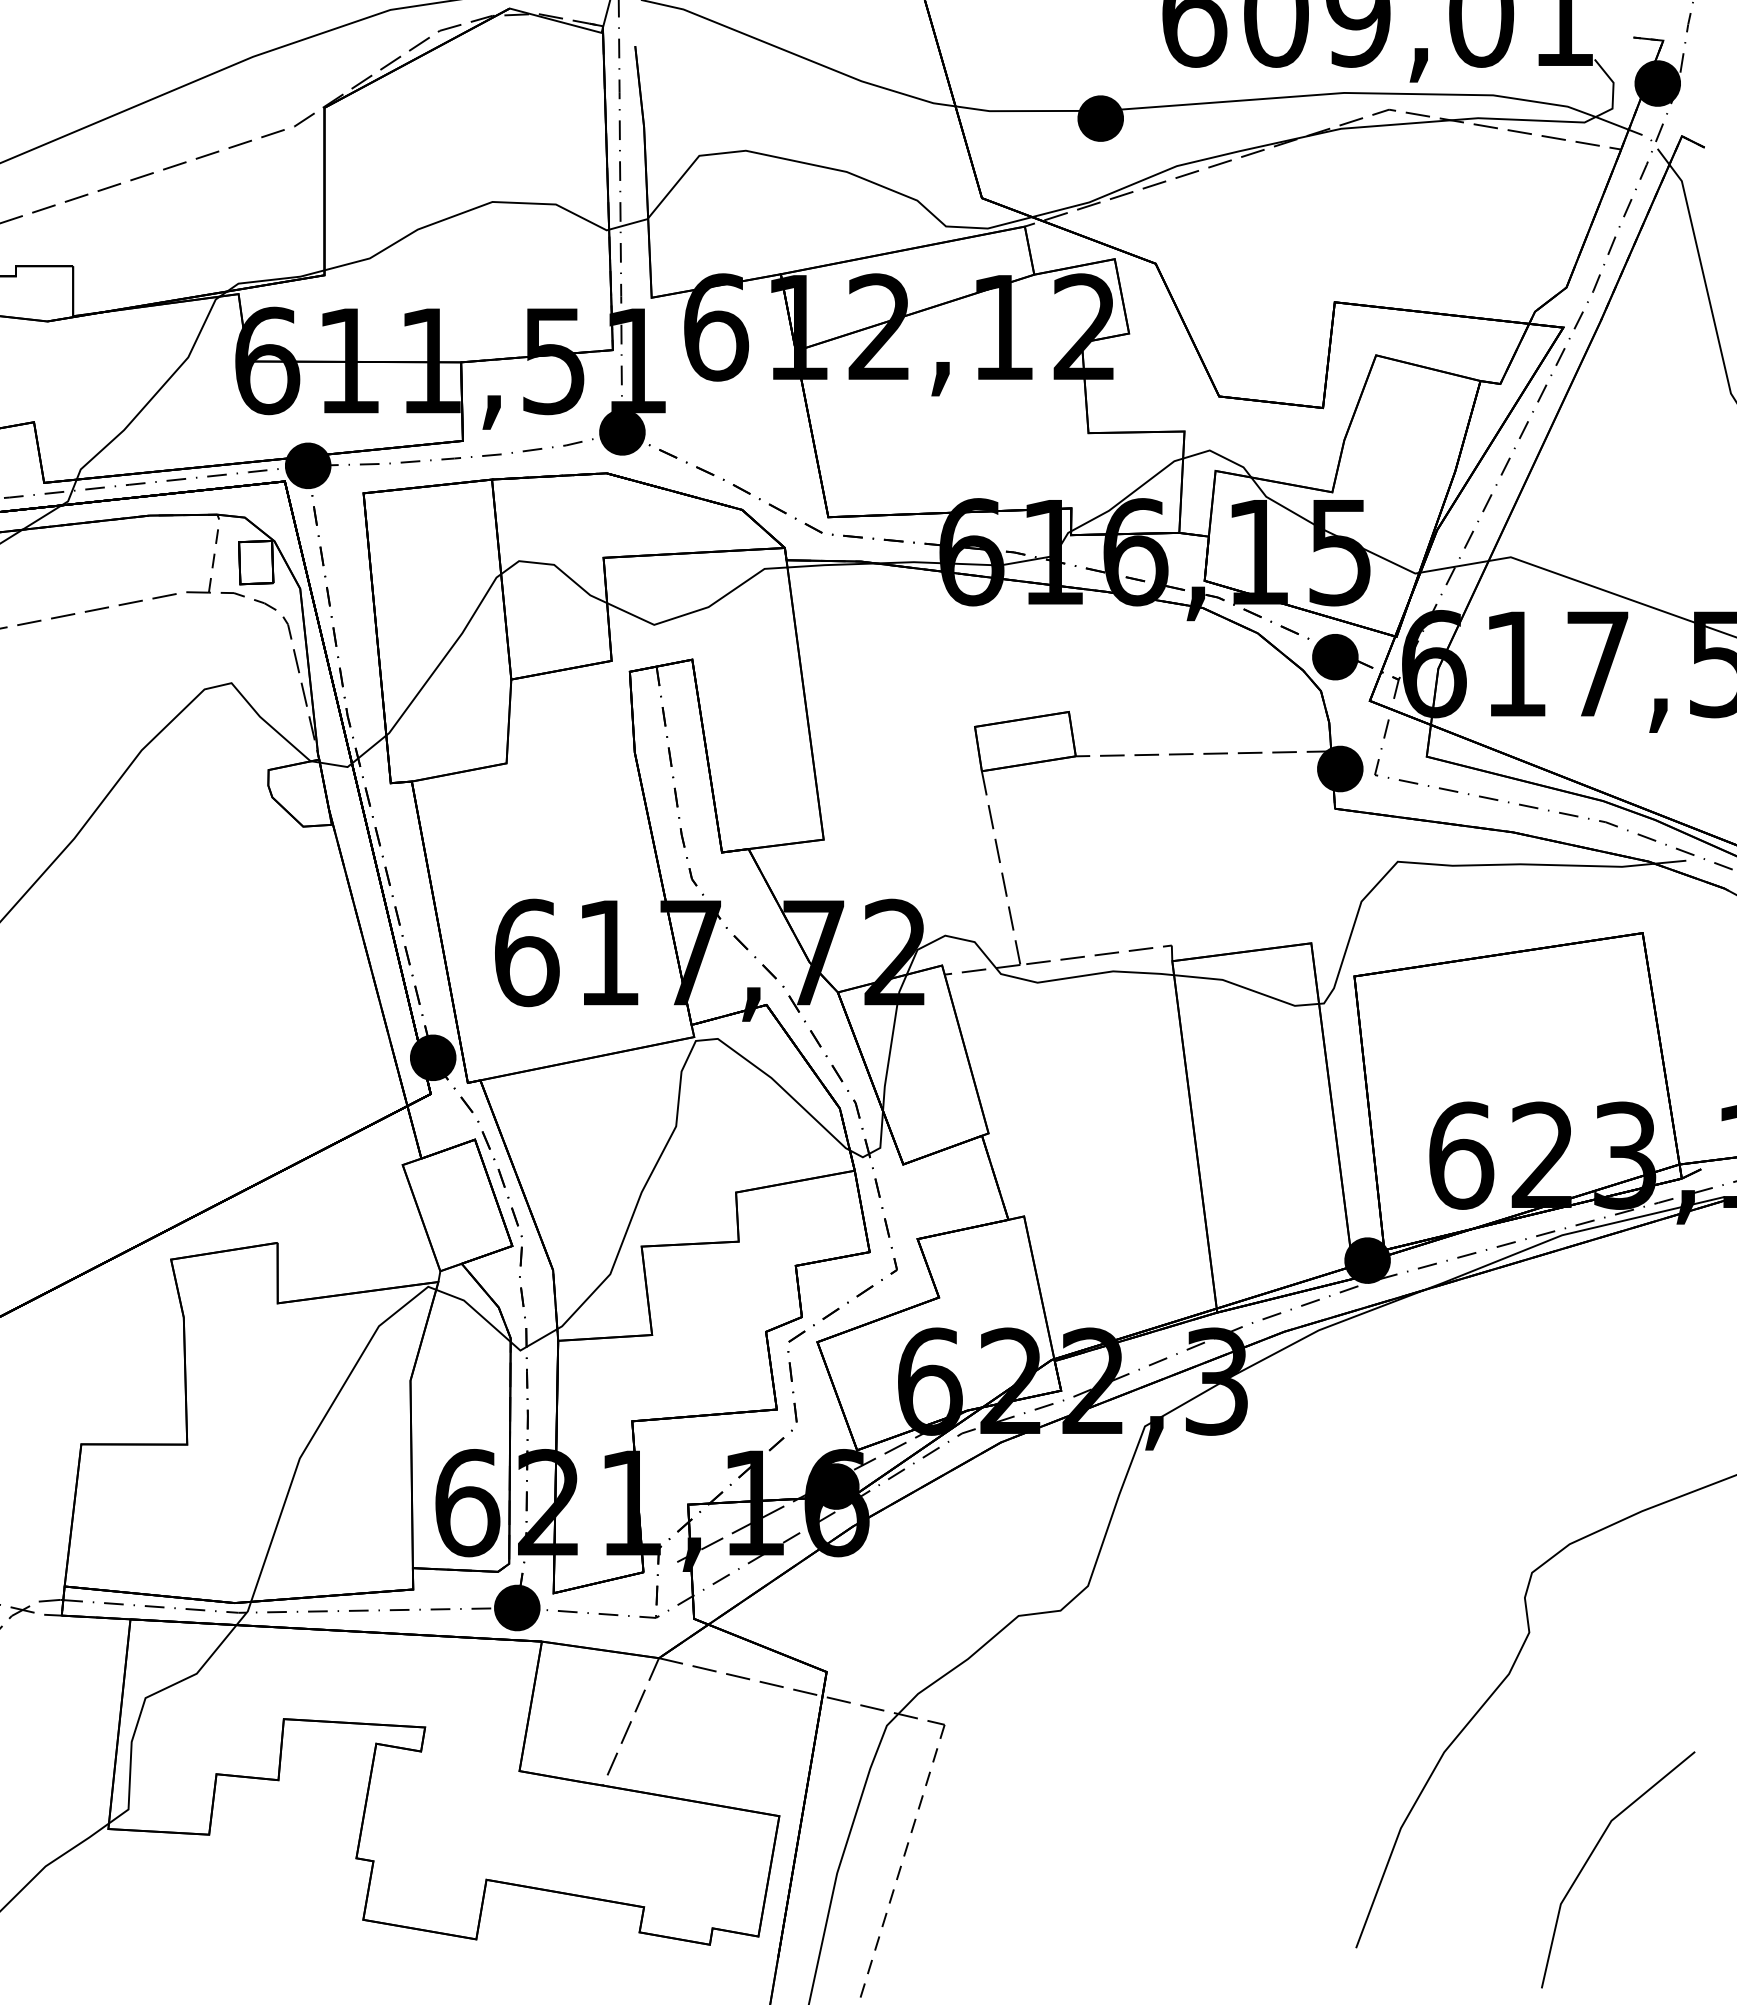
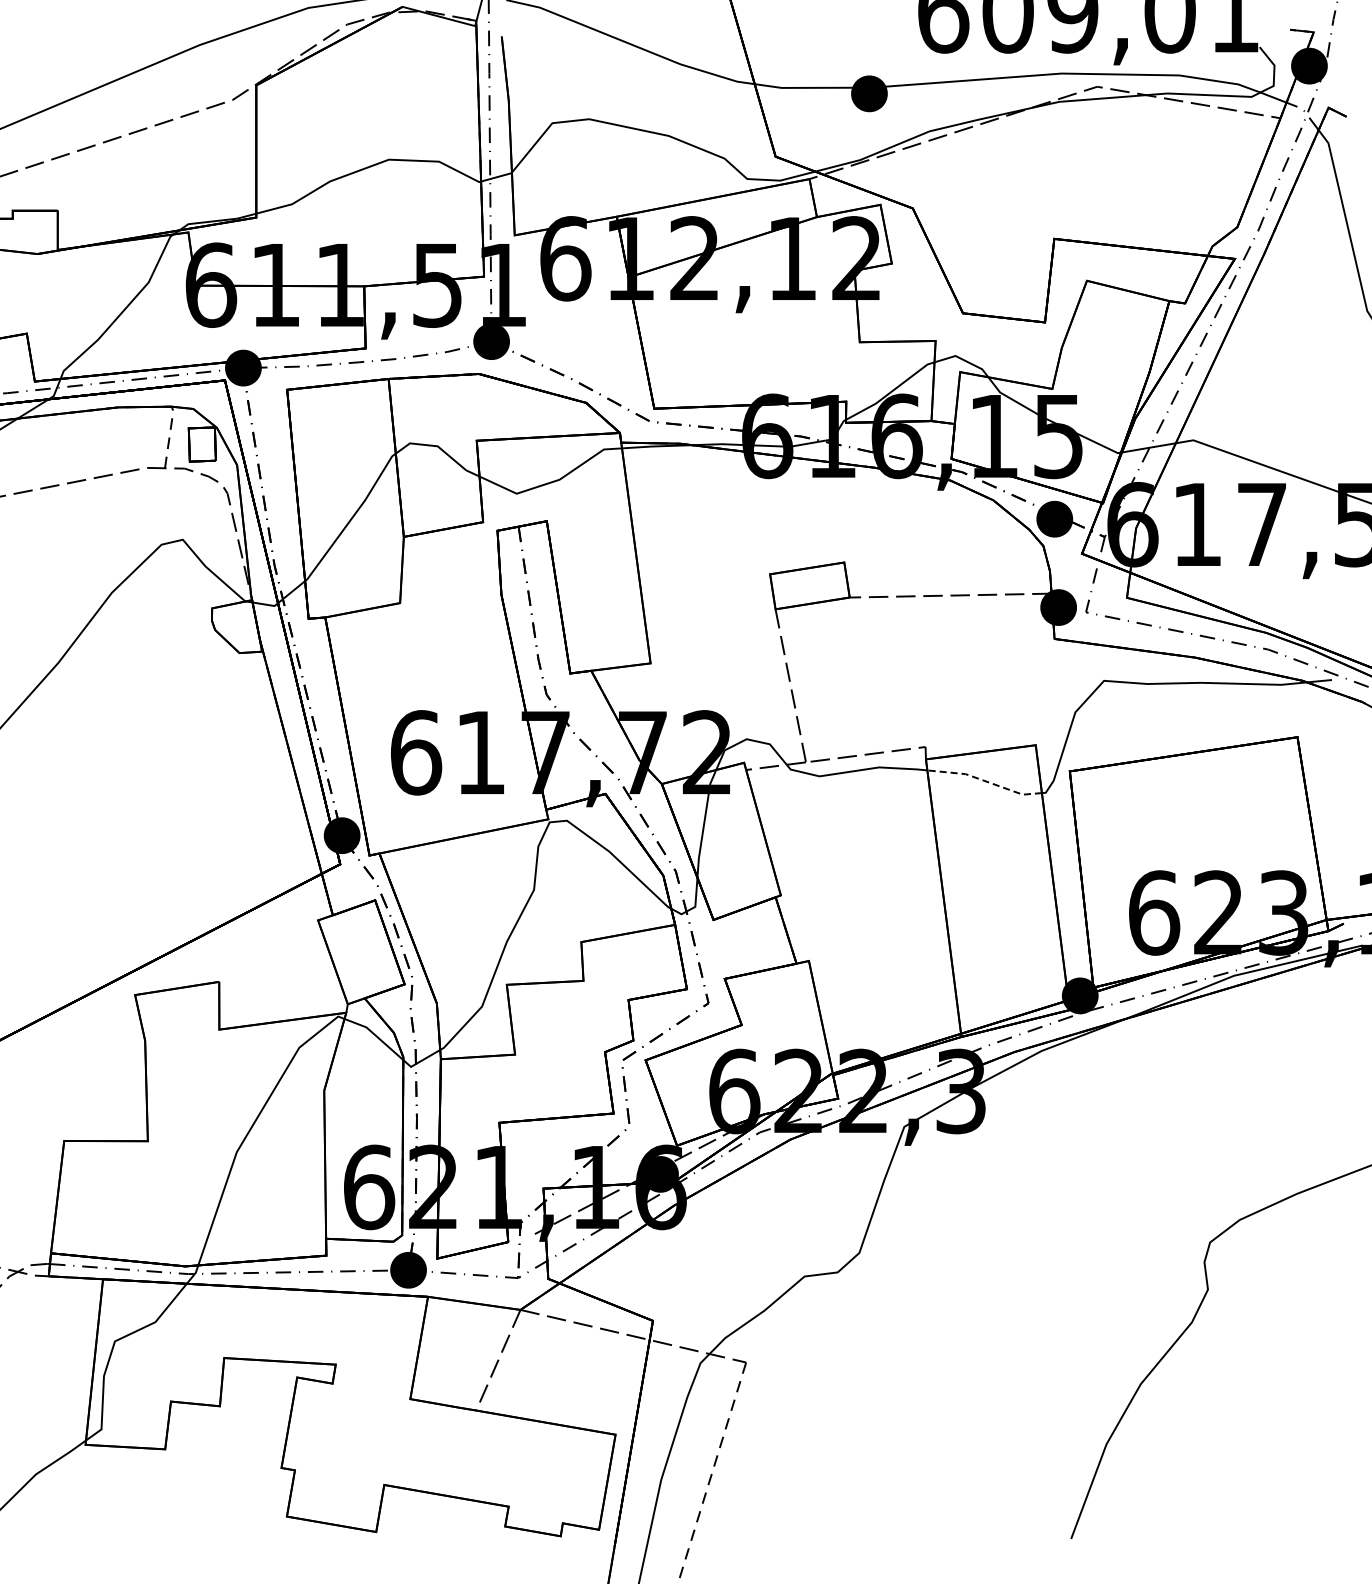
line: (1247, 989) -> (985, 781), solid -> dashed
line: (1593, 1853) -> (1258, 1464), removed

